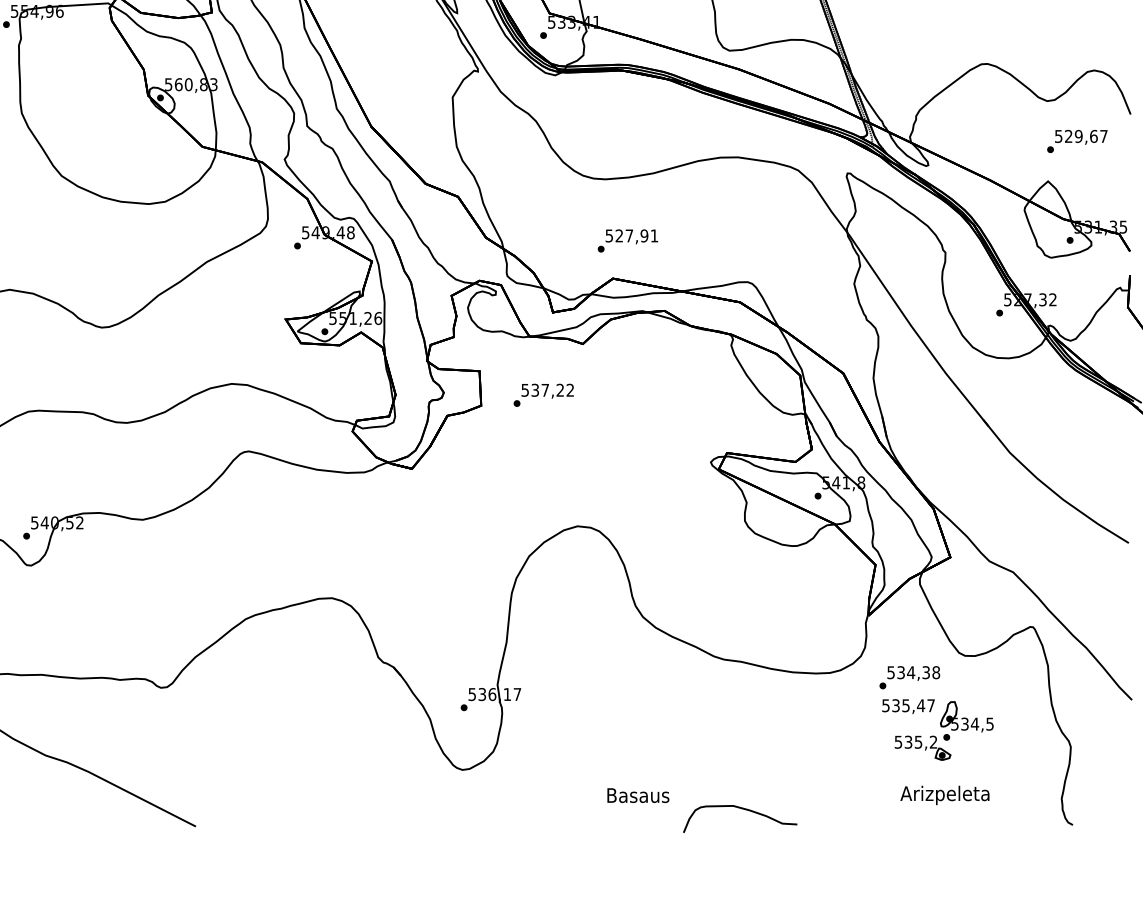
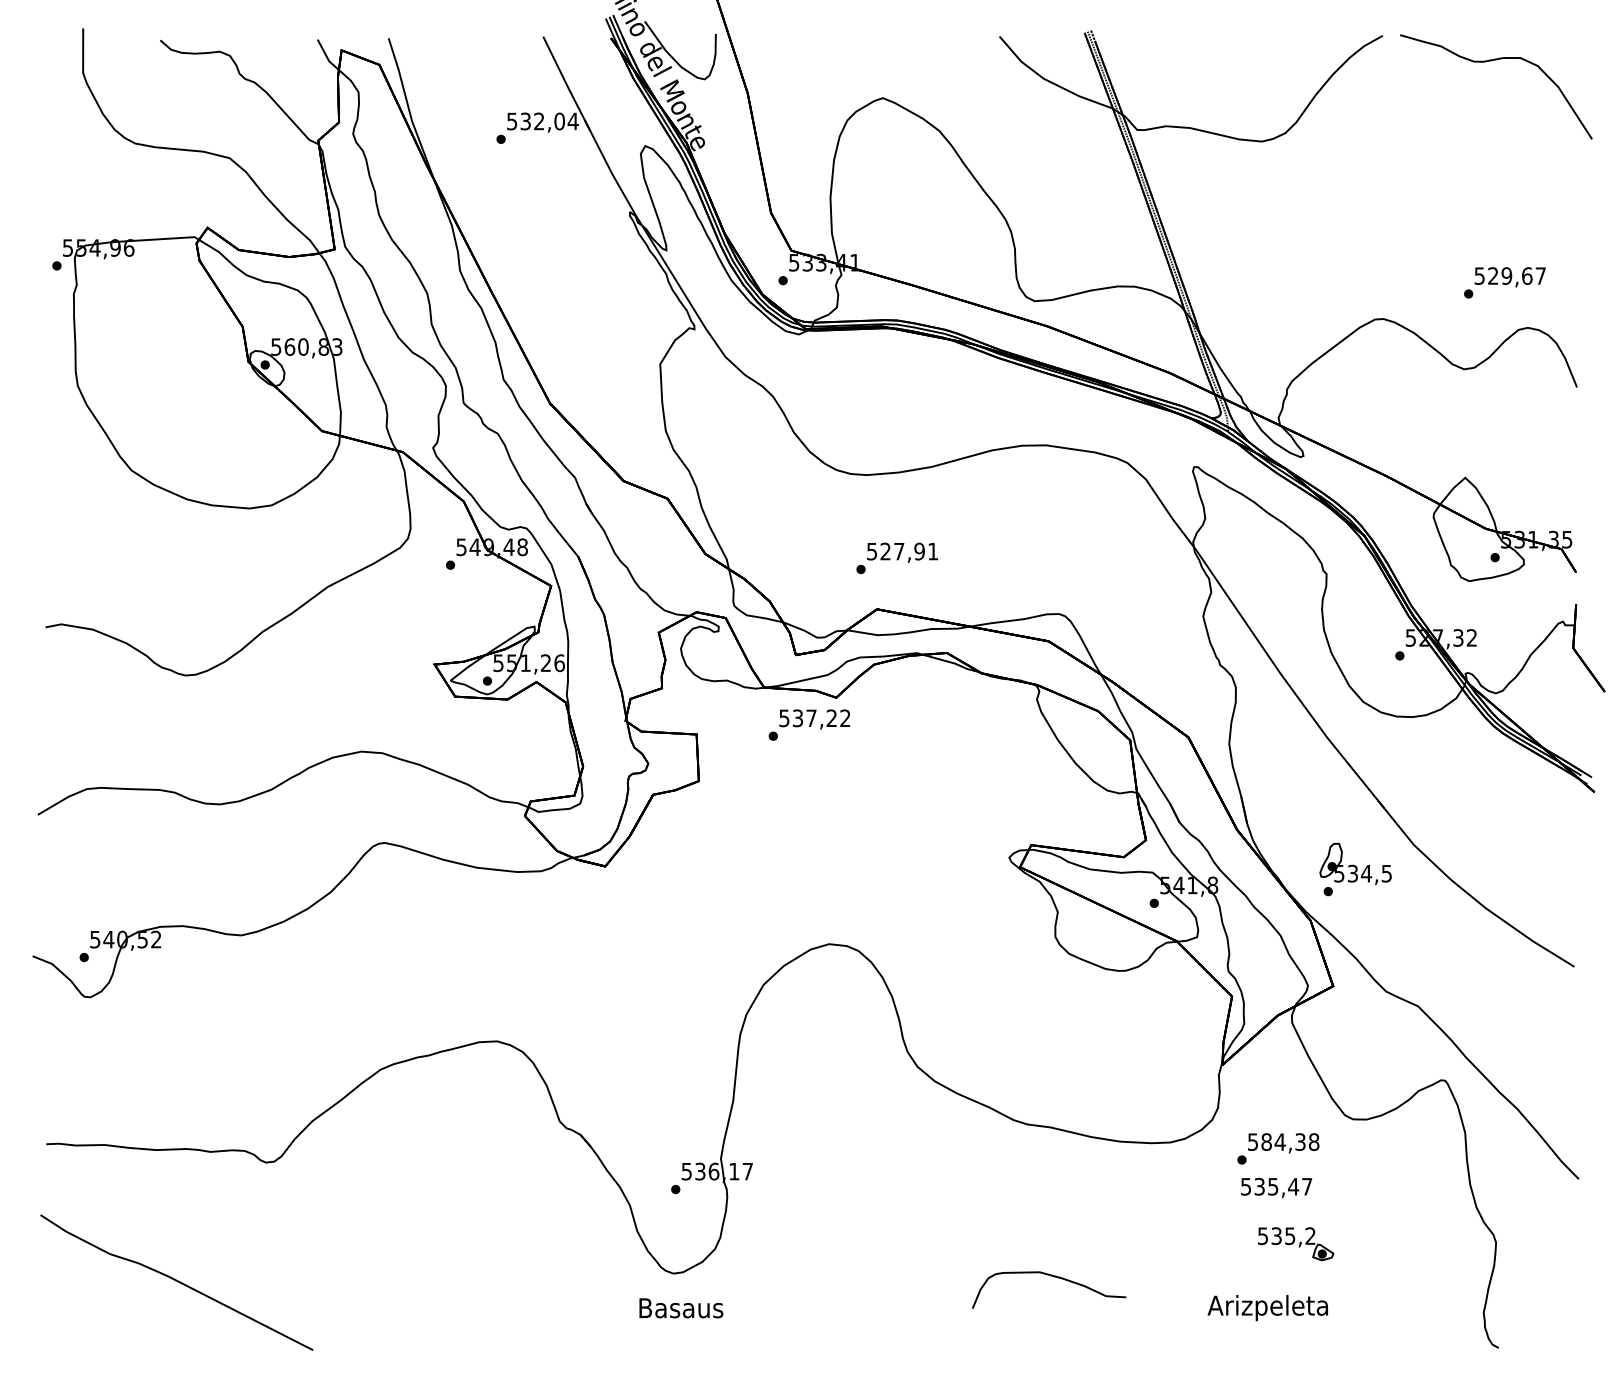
text: (1077, 141) -> (1504, 282), moved
text: (543, 394) -> (809, 724), moved
text: (901, 672) -> (1266, 1141), 534,38 -> 584,38
part: (966, 721) -> (1355, 869), moved
text: (638, 795) -> (681, 1308), moved
text: (944, 795) -> (1267, 1308), moved
curve: (744, 809) -> (1054, 1277), moved

